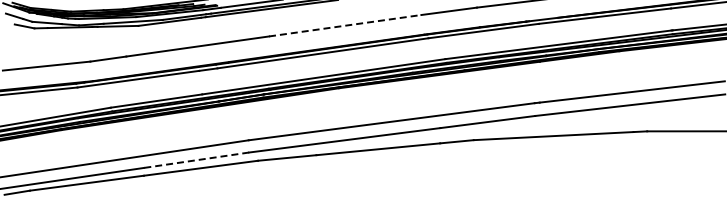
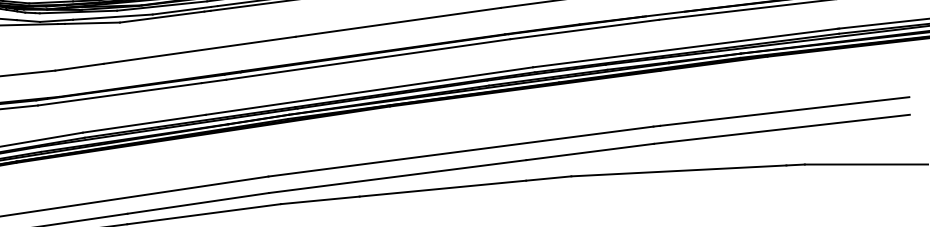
line: (345, 25) -> (398, 22), dashed -> solid
line: (196, 160) -> (198, 203), dashed -> solid

